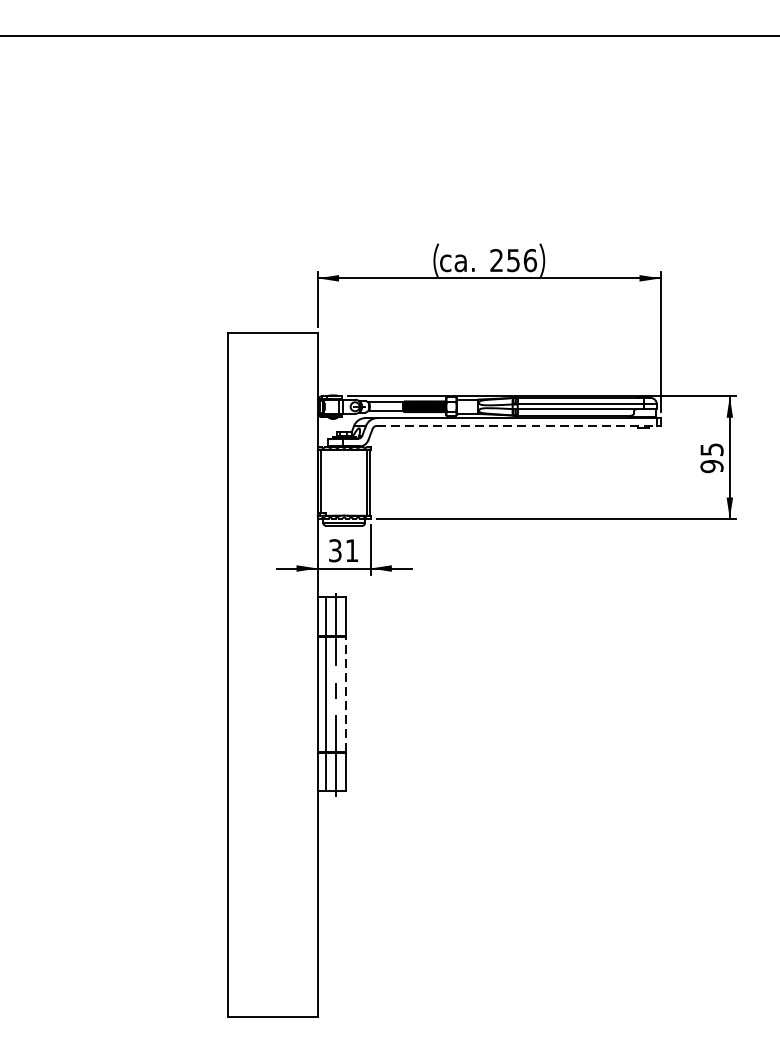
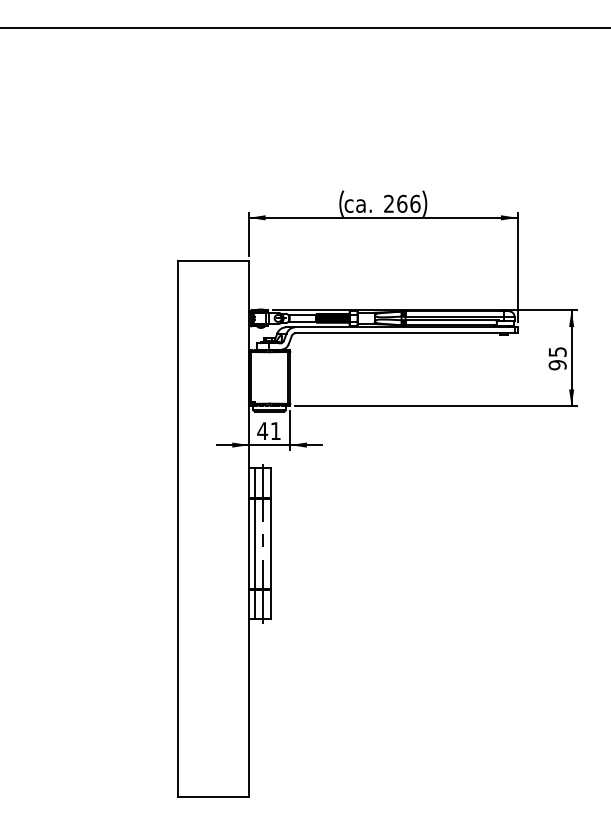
text: (513, 260) -> (402, 203), 256 -> 266
line: (516, 426) -> (404, 333), dashed -> solid
text: (335, 551) -> (262, 431), 31 -> 41
line: (346, 694) -> (271, 543), dashed -> solid

